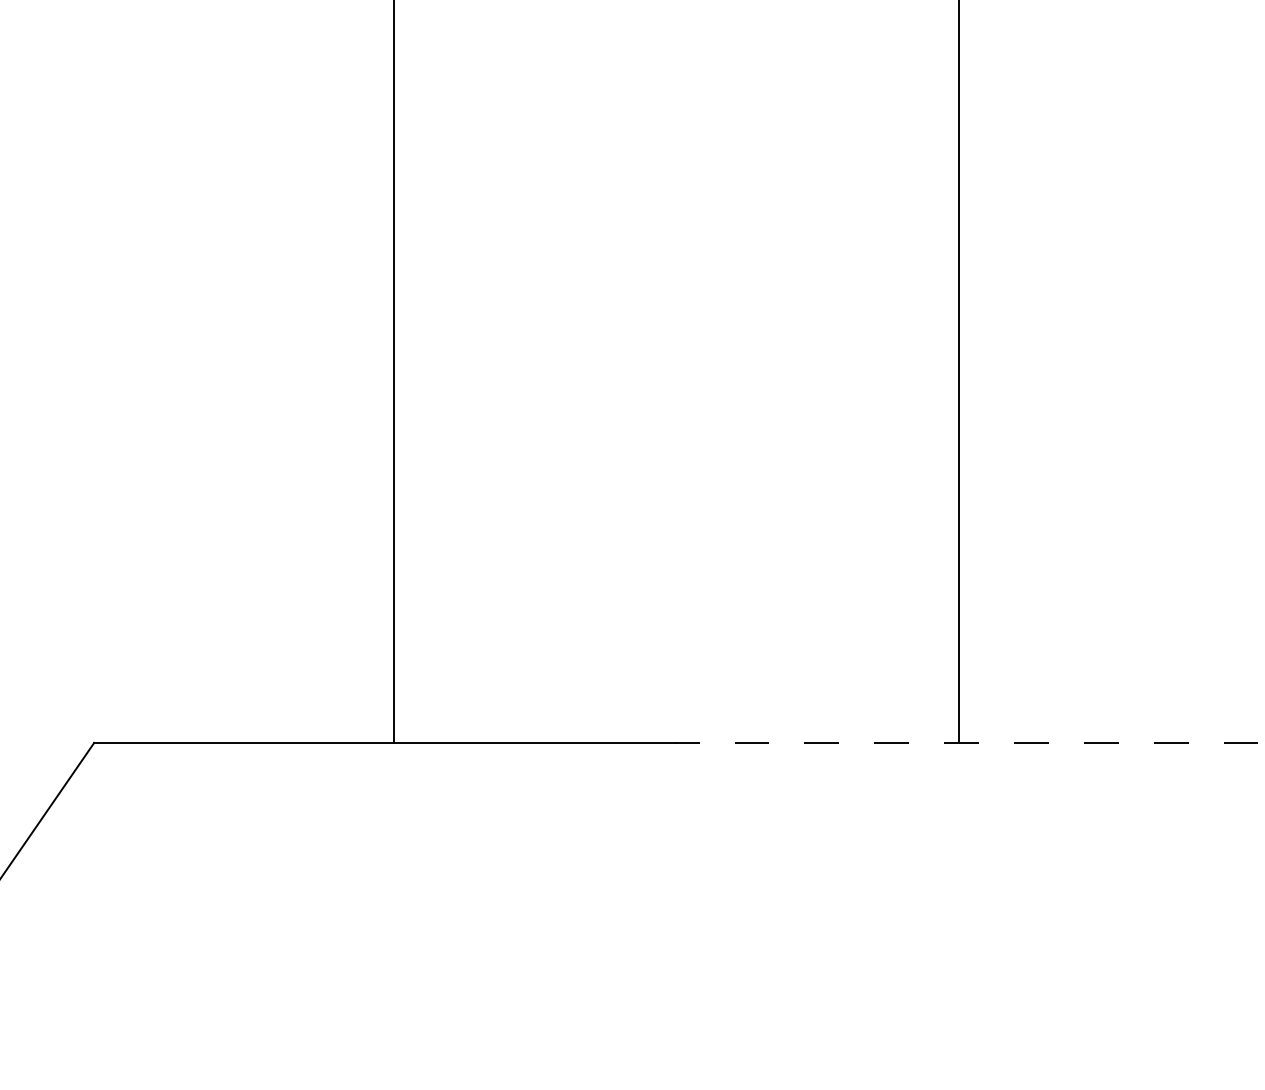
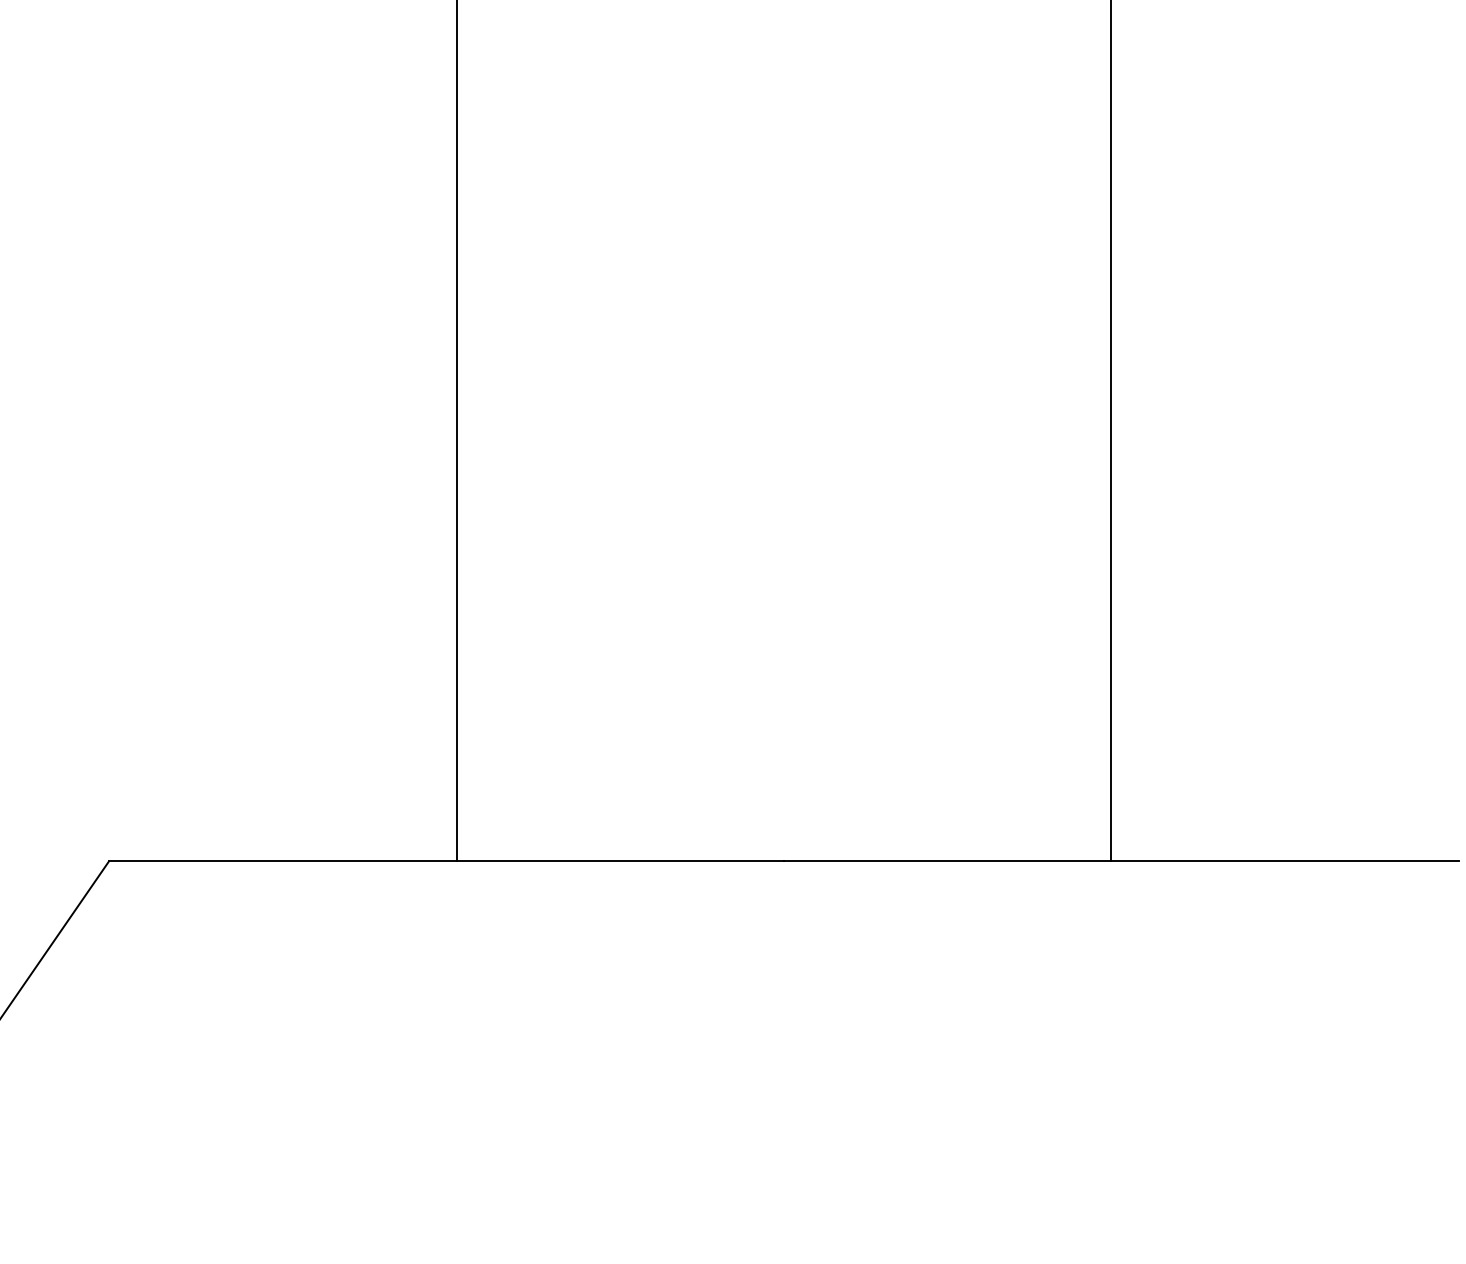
line: (966, 742) -> (1120, 861), dashed -> solid

